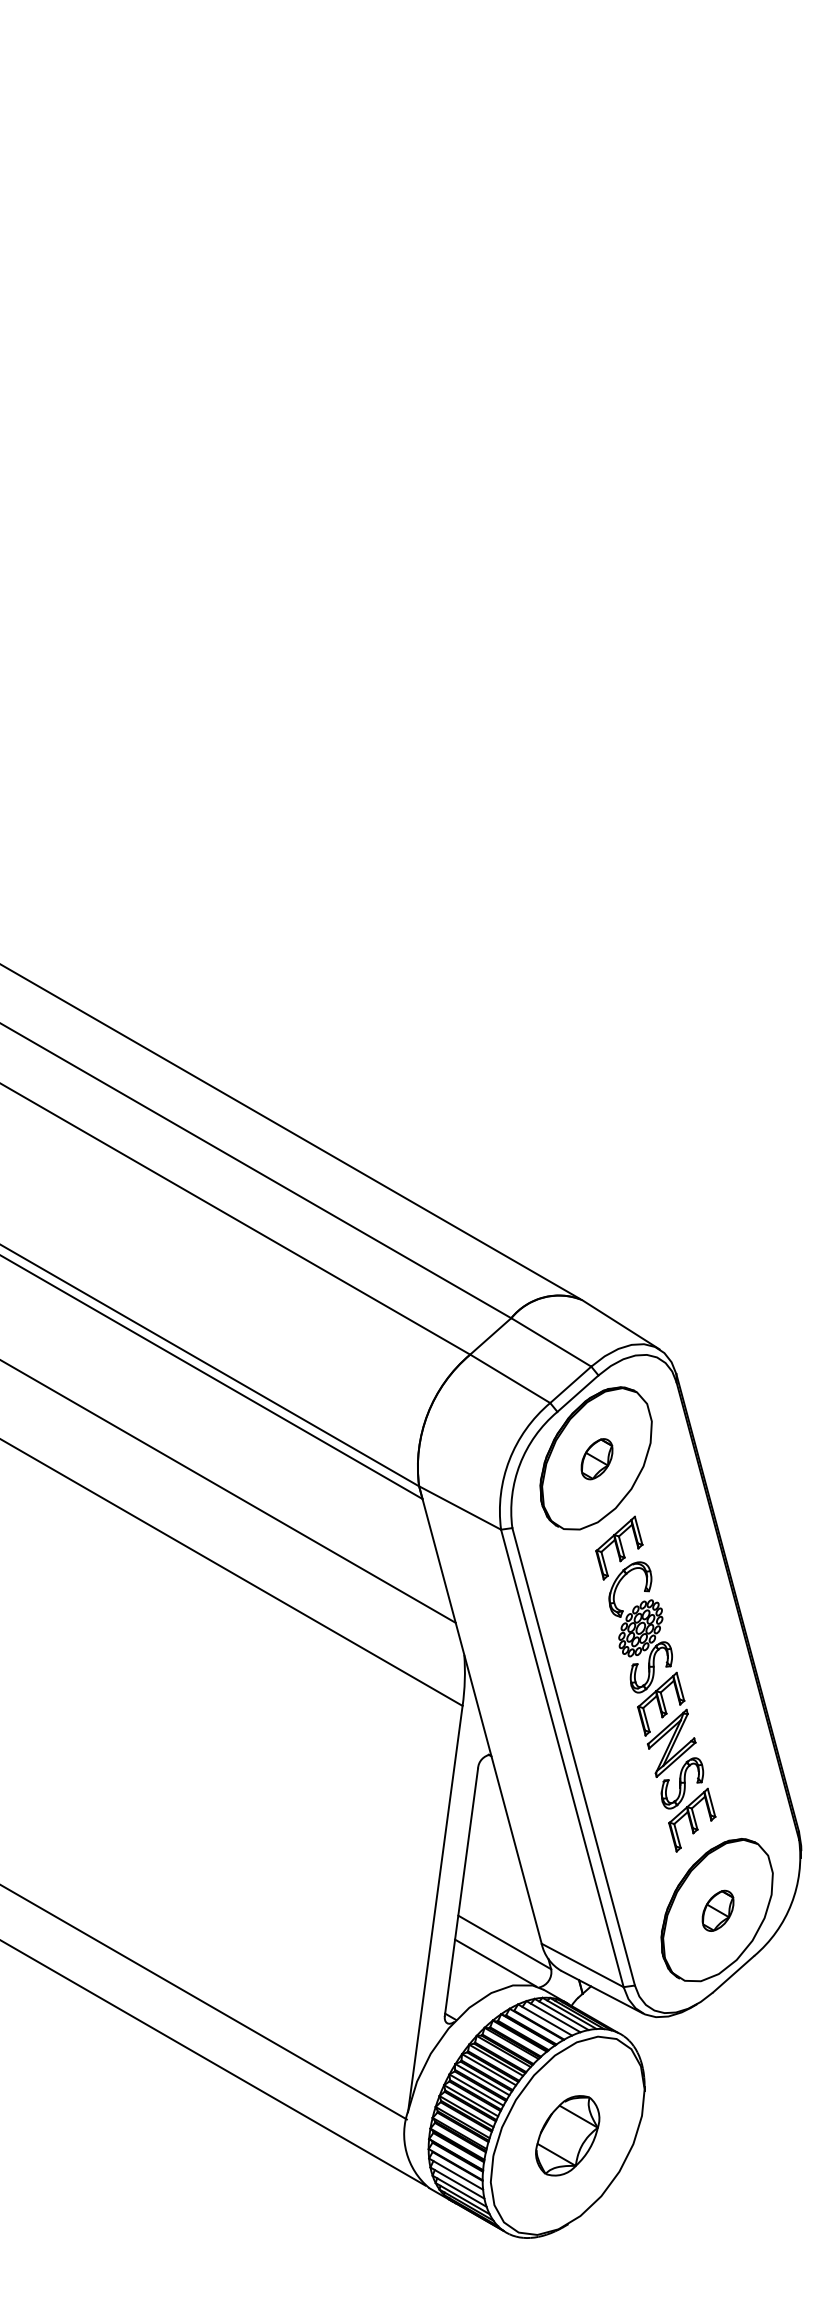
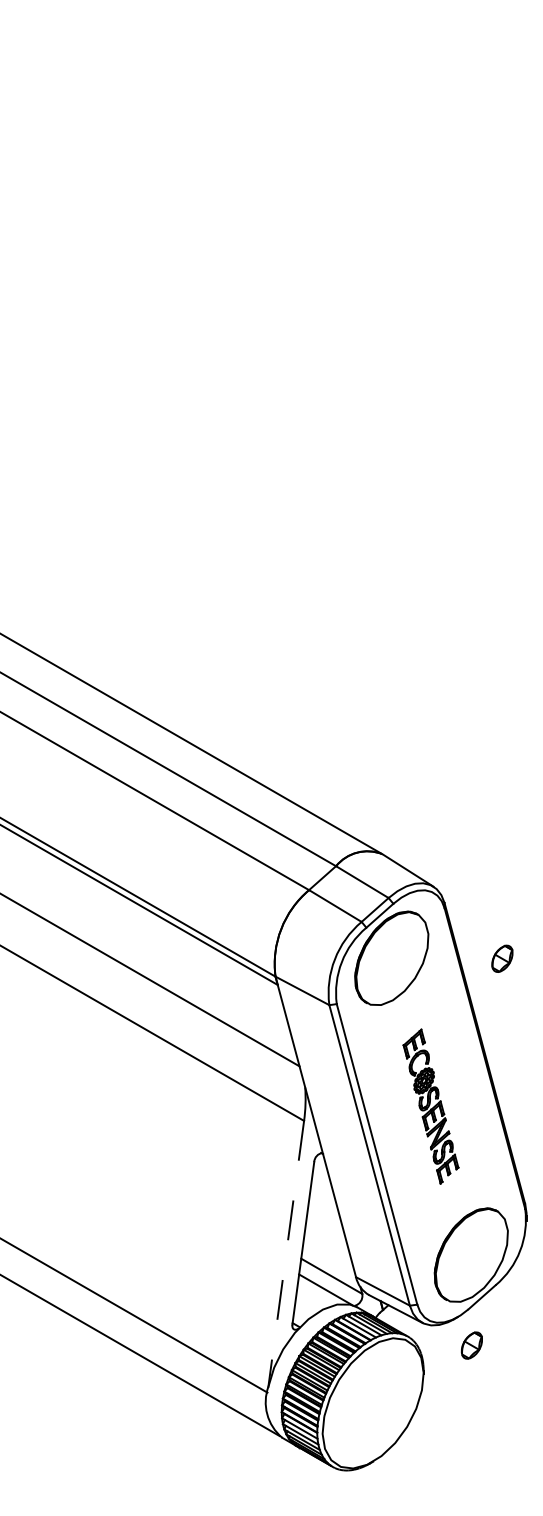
part: (597, 1458) -> (502, 958), moved
part: (655, 1683) -> (430, 1106), size x0.7
line: (435, 1909) -> (286, 1254), solid -> dashed
part: (717, 1910) -> (471, 1345), moved
part: (566, 2136) -> (372, 1403), removed

